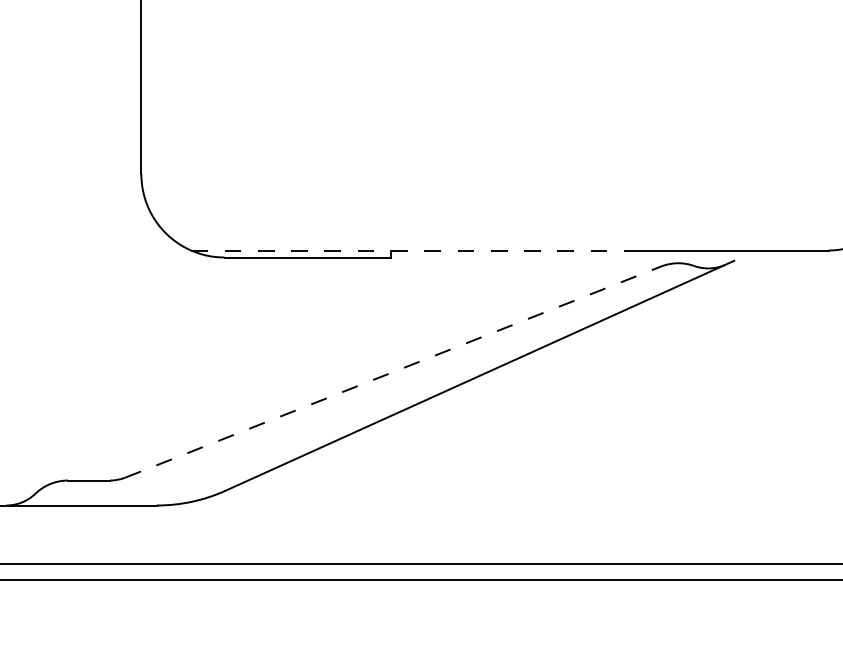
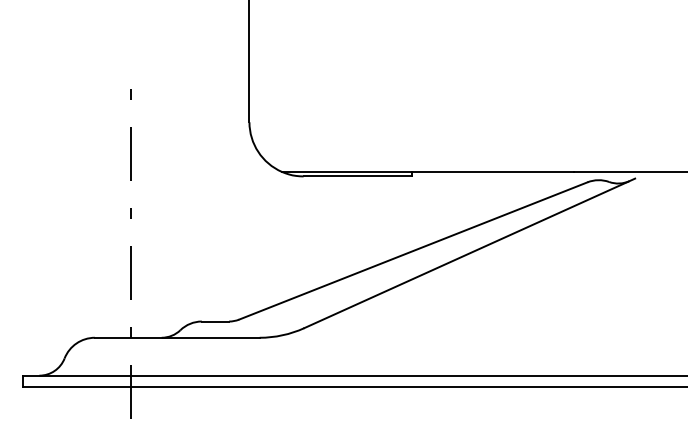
line: (416, 249) -> (428, 171), dashed -> solid
line: (393, 371) -> (413, 250), dashed -> solid

